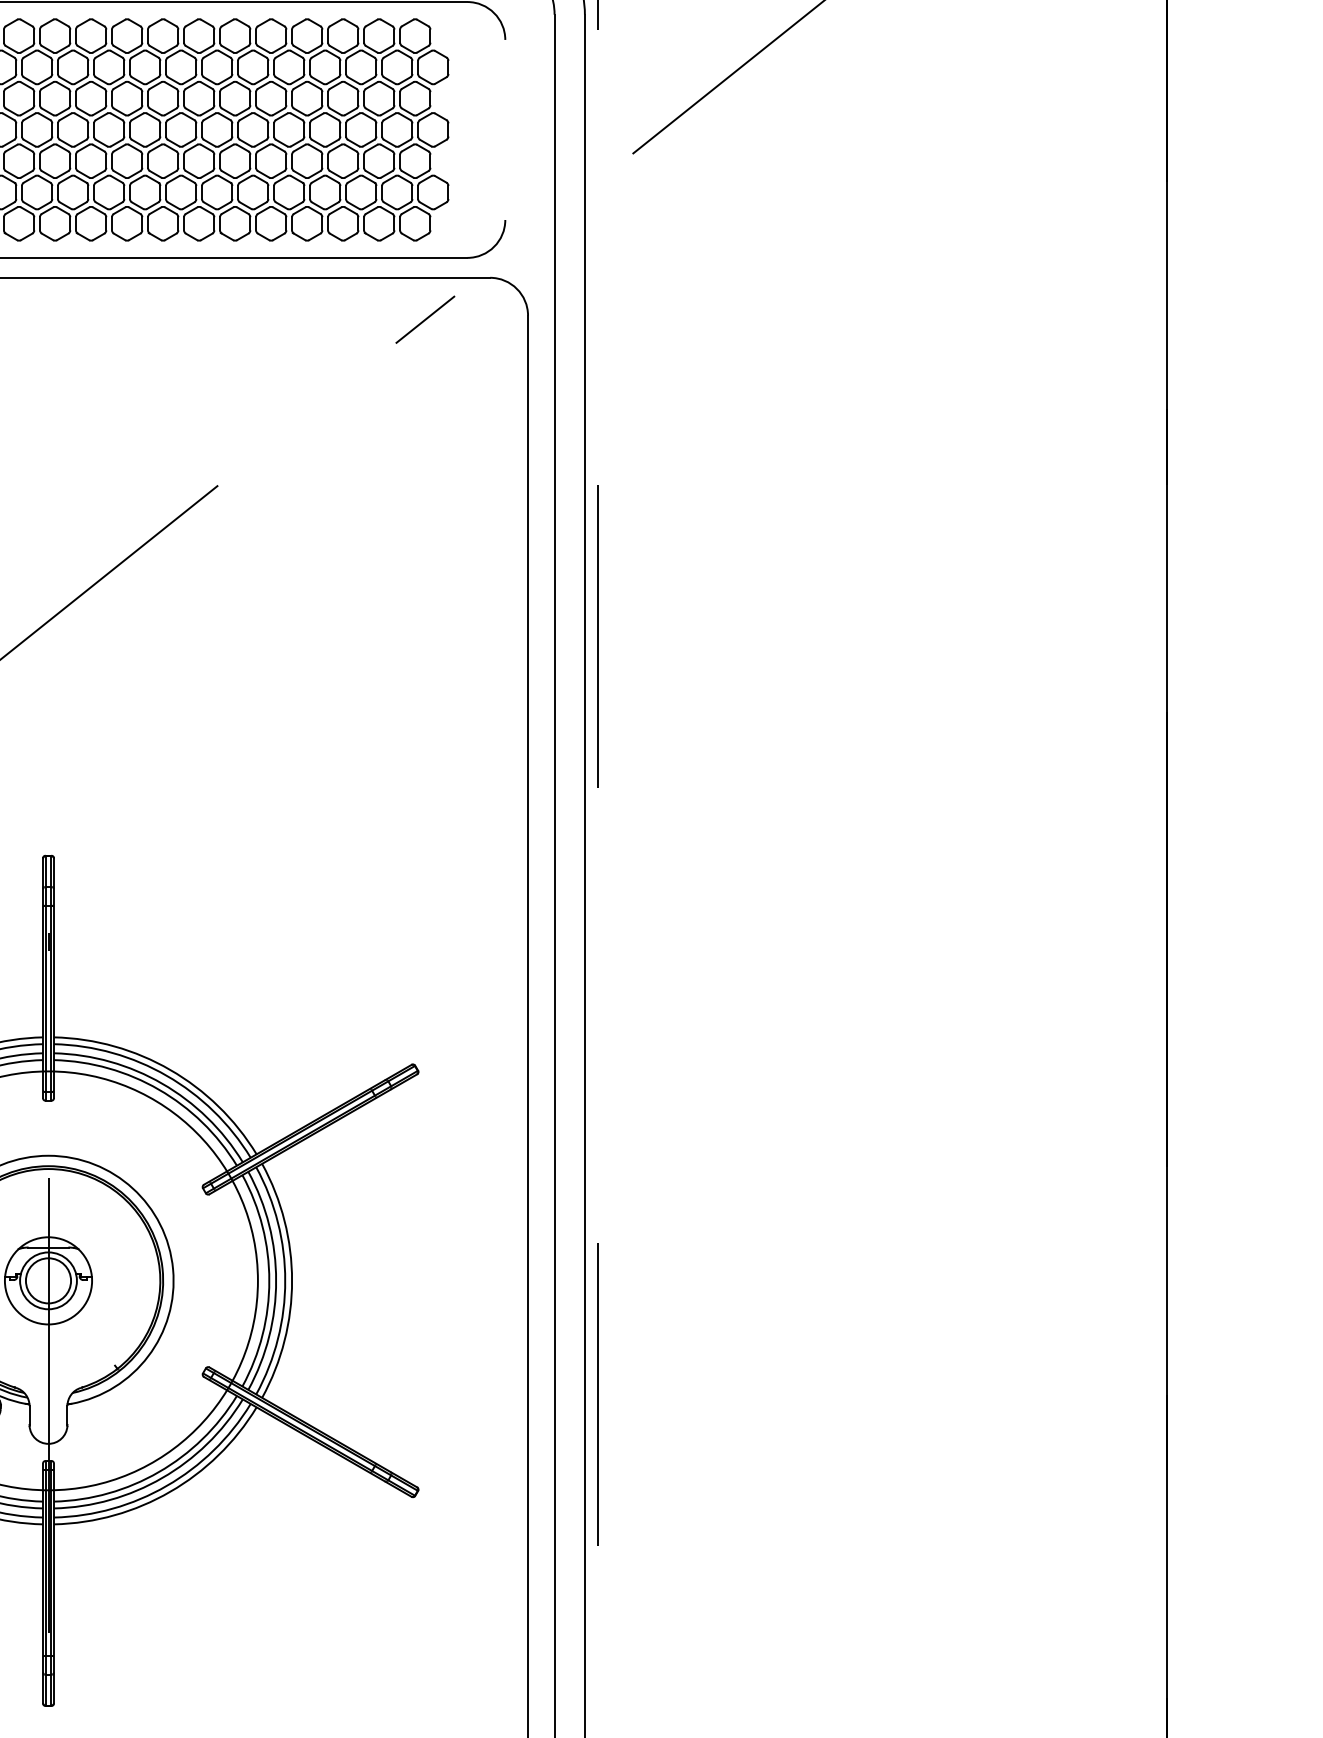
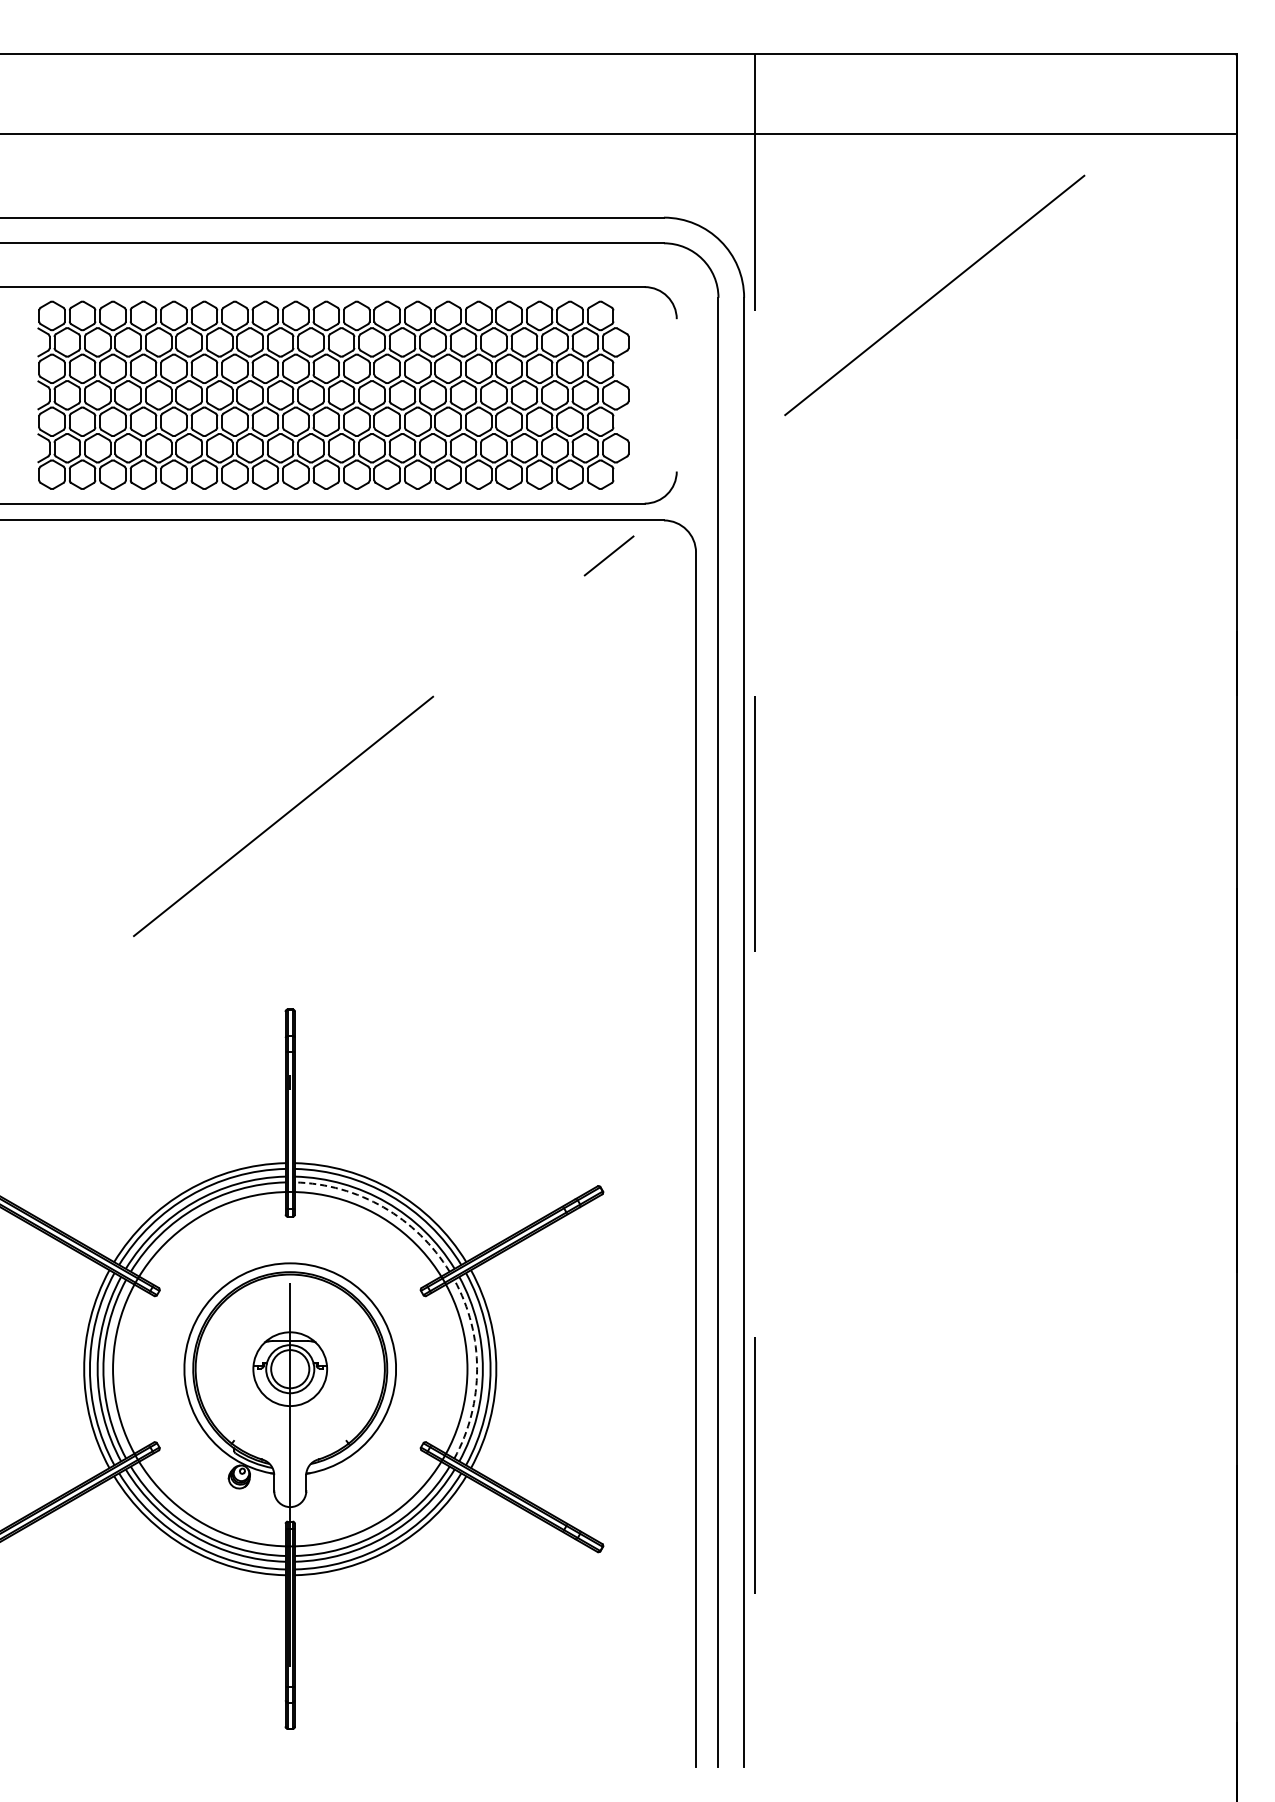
arc: (158, 1089) -> (383, 1207), solid -> dashed
arc: (269, 1281) -> (477, 1369), solid -> dashed

